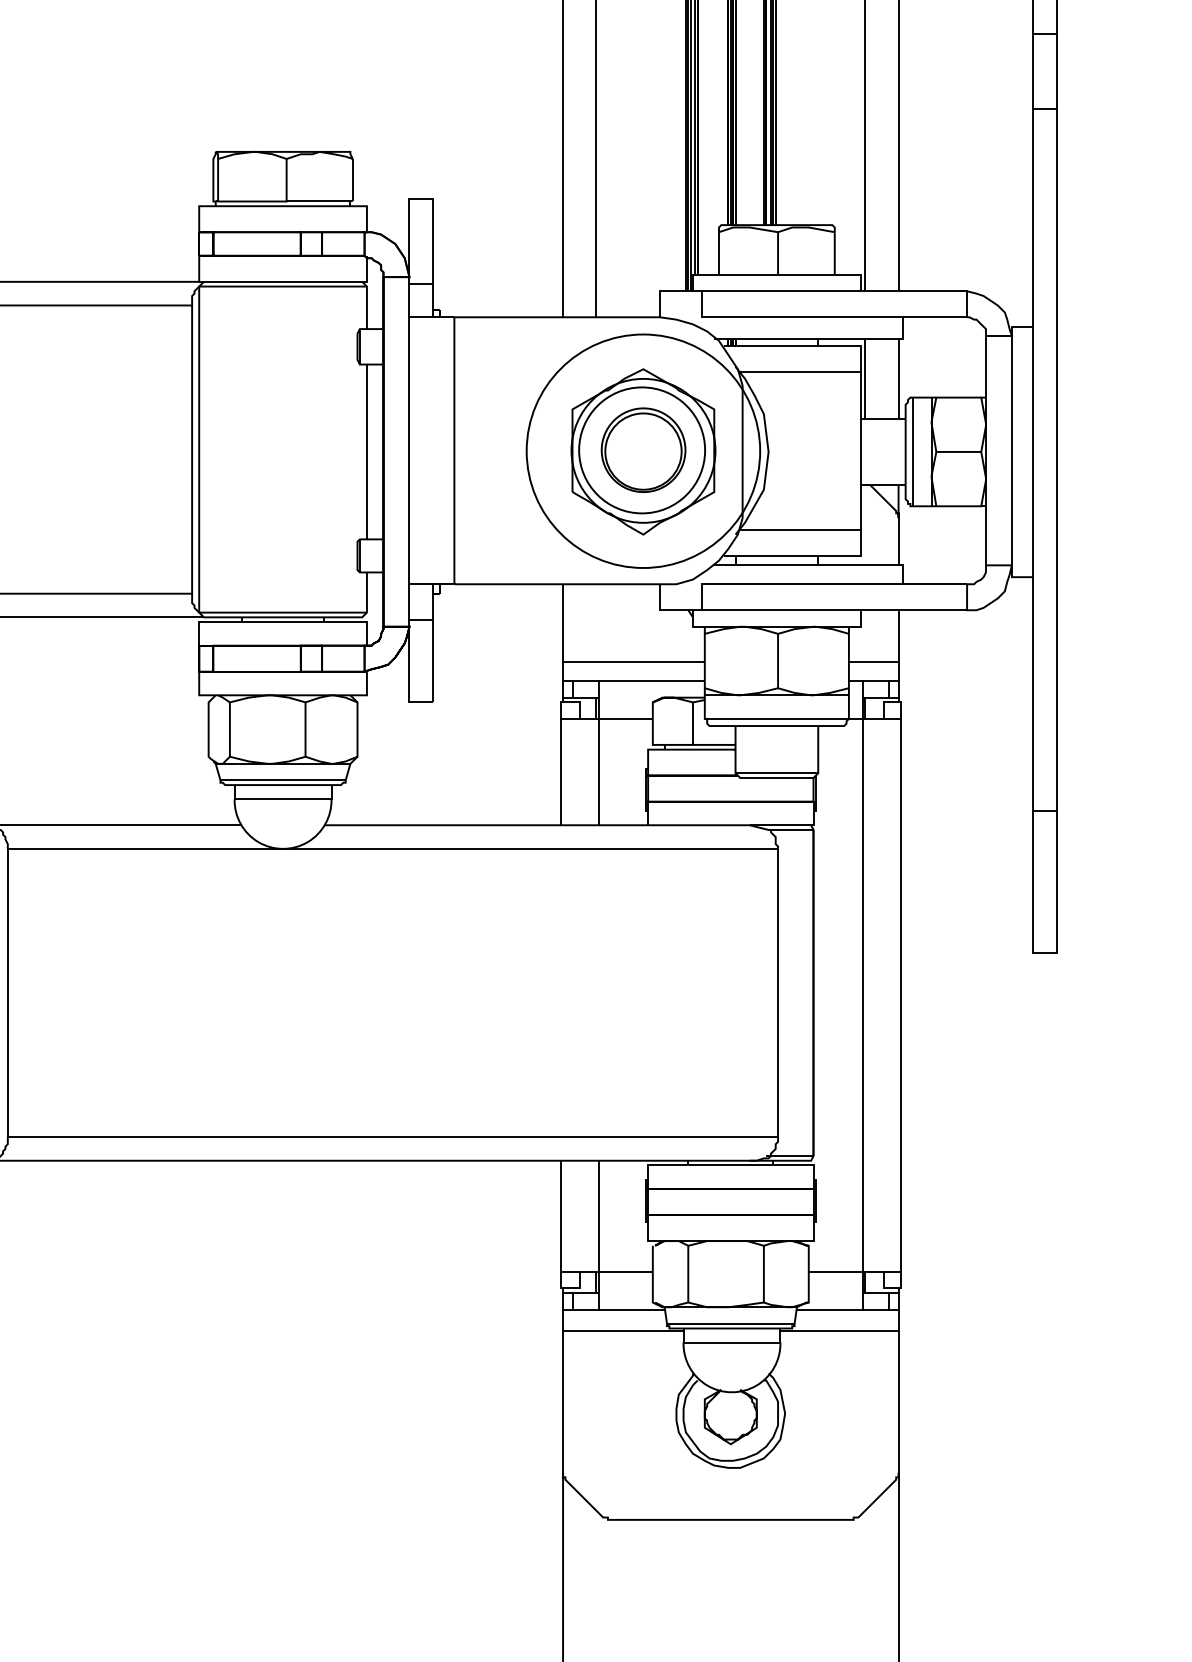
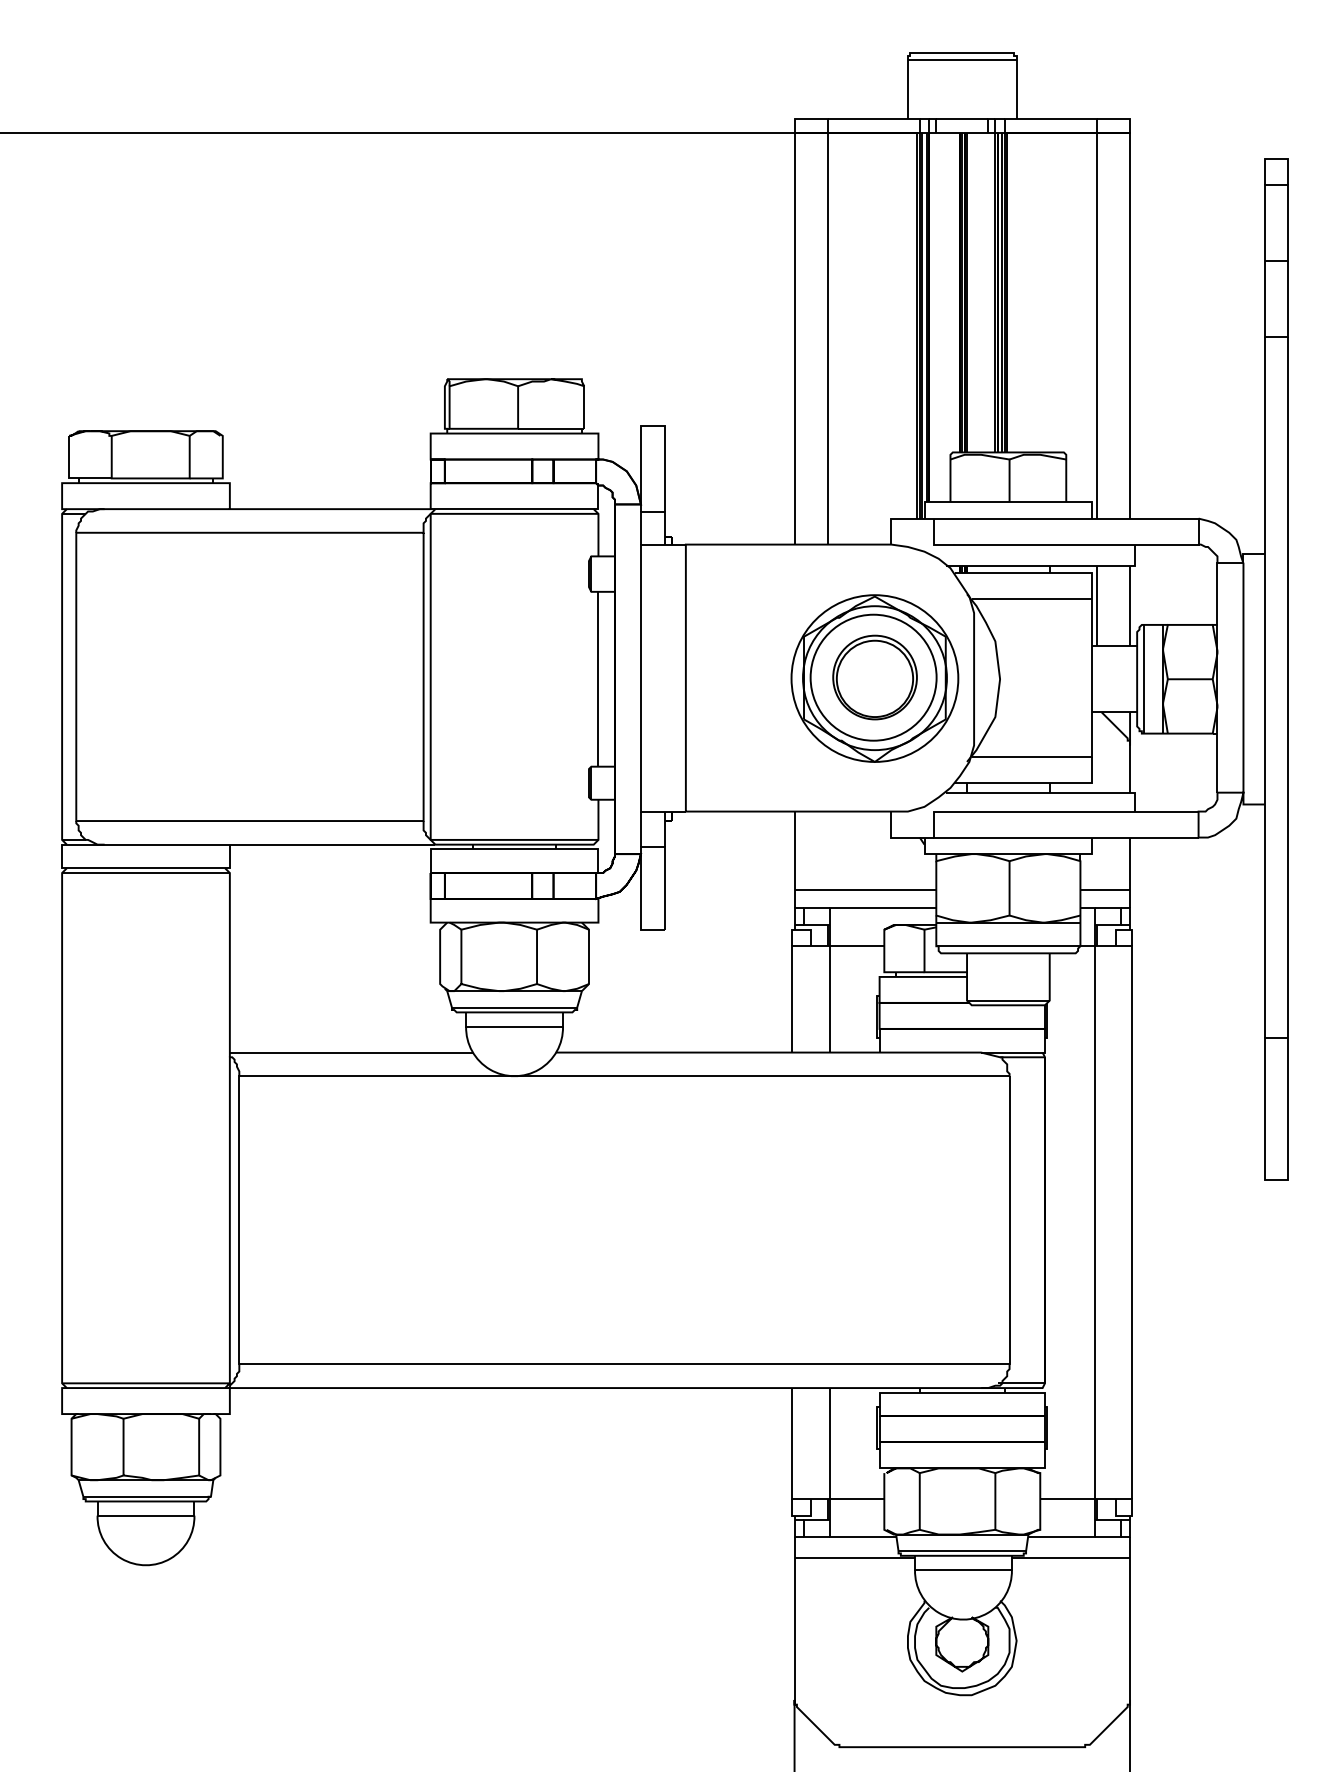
circle: (643, 451) -> (874, 678), size x0.71

